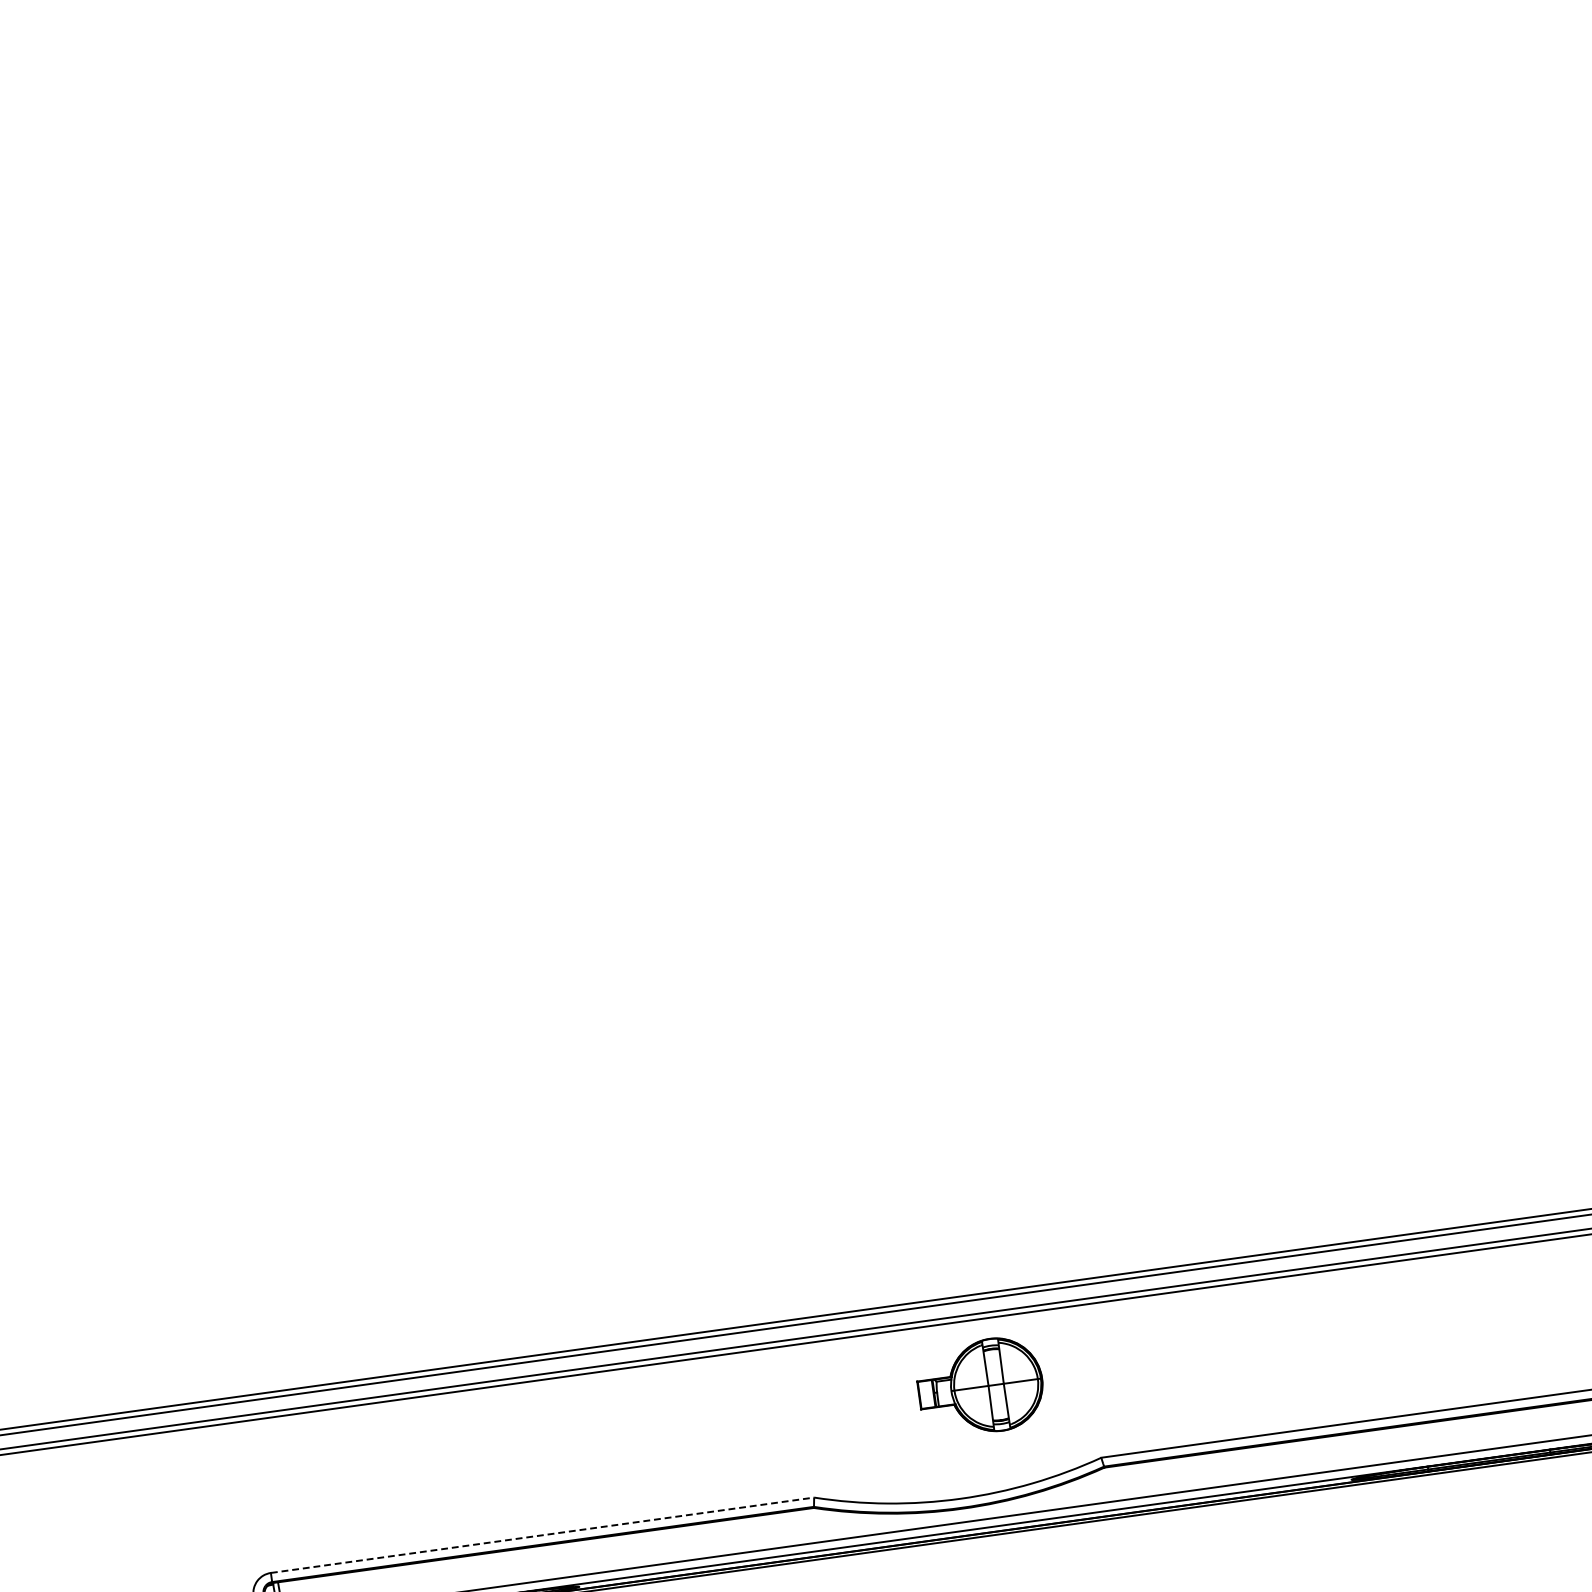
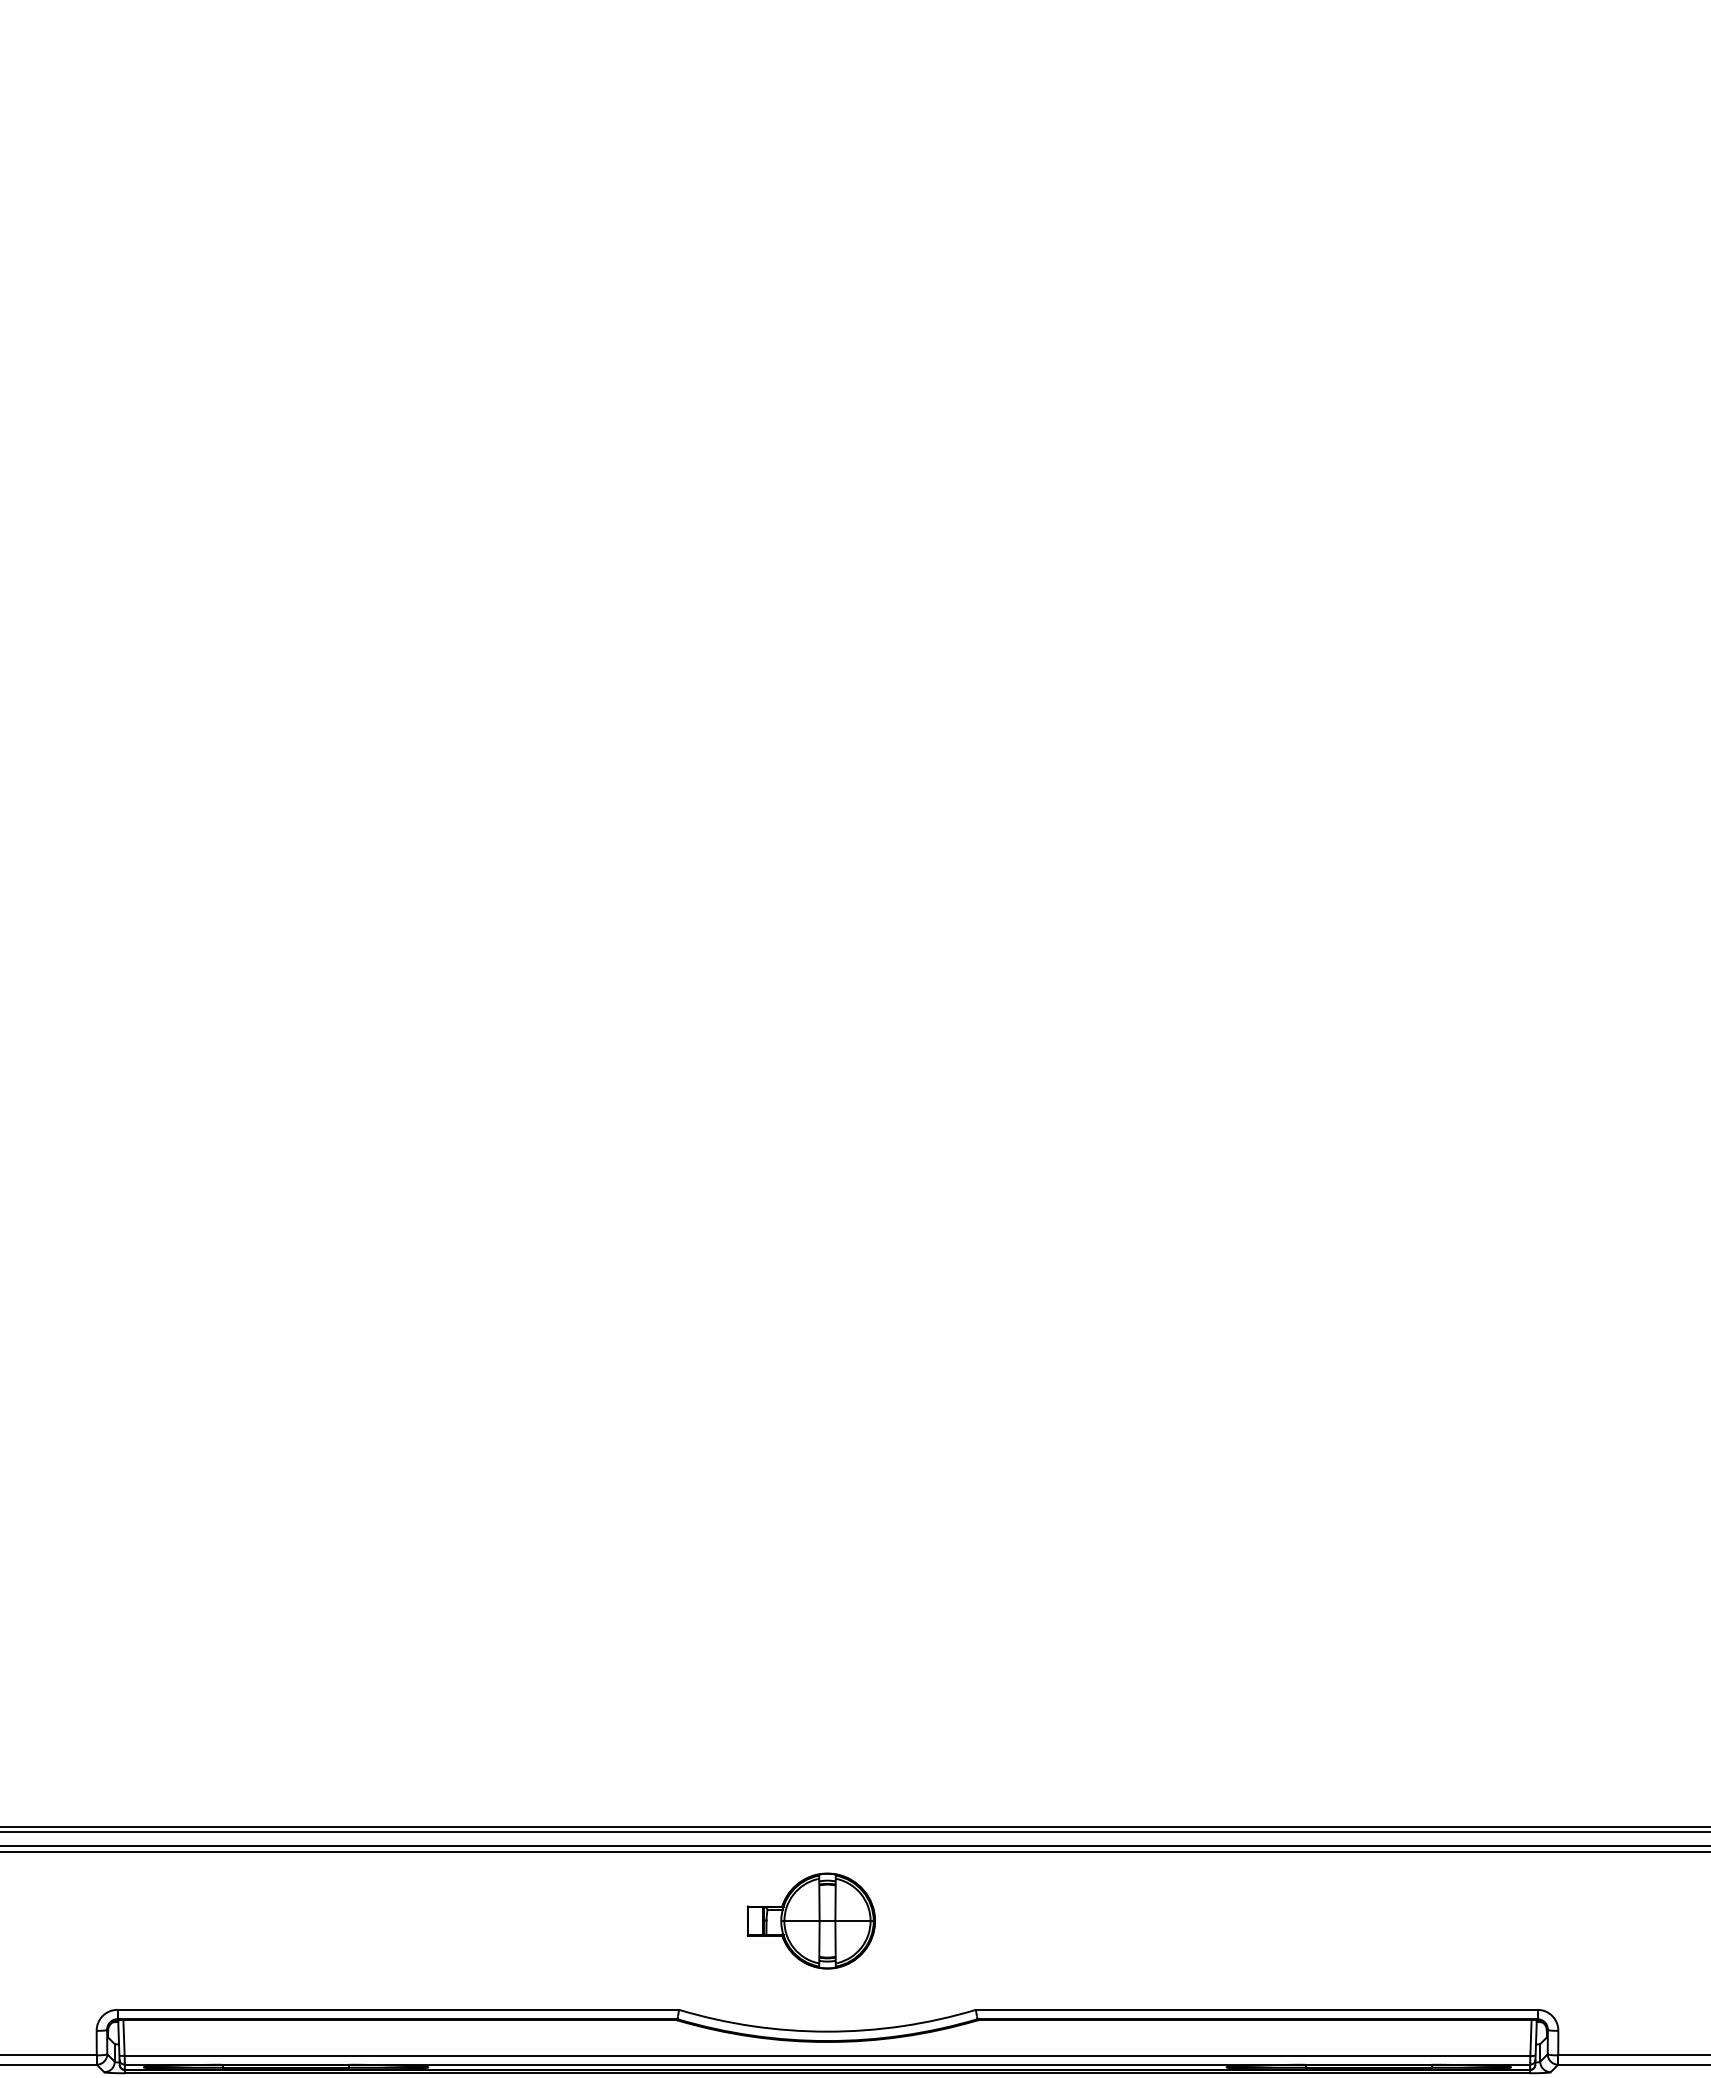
part: (979, 1386) -> (810, 1920), moved
line: (542, 1534) -> (398, 2009), dashed -> solid

